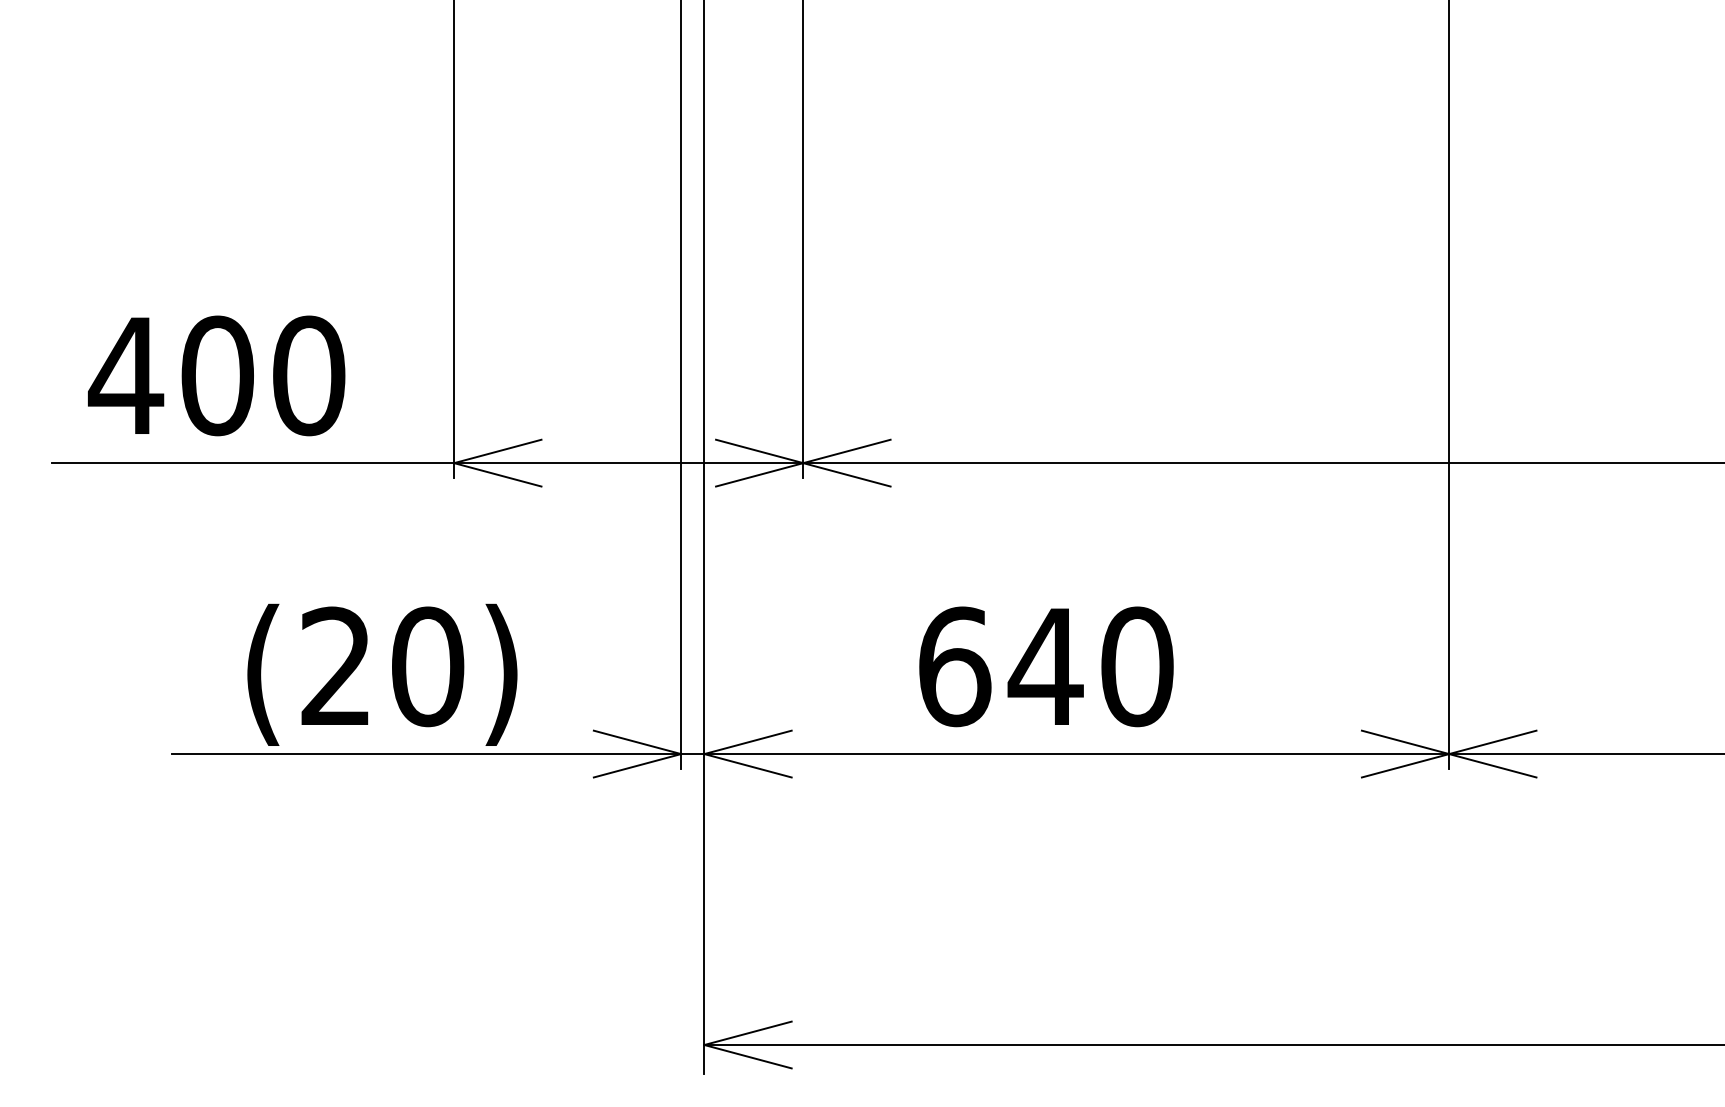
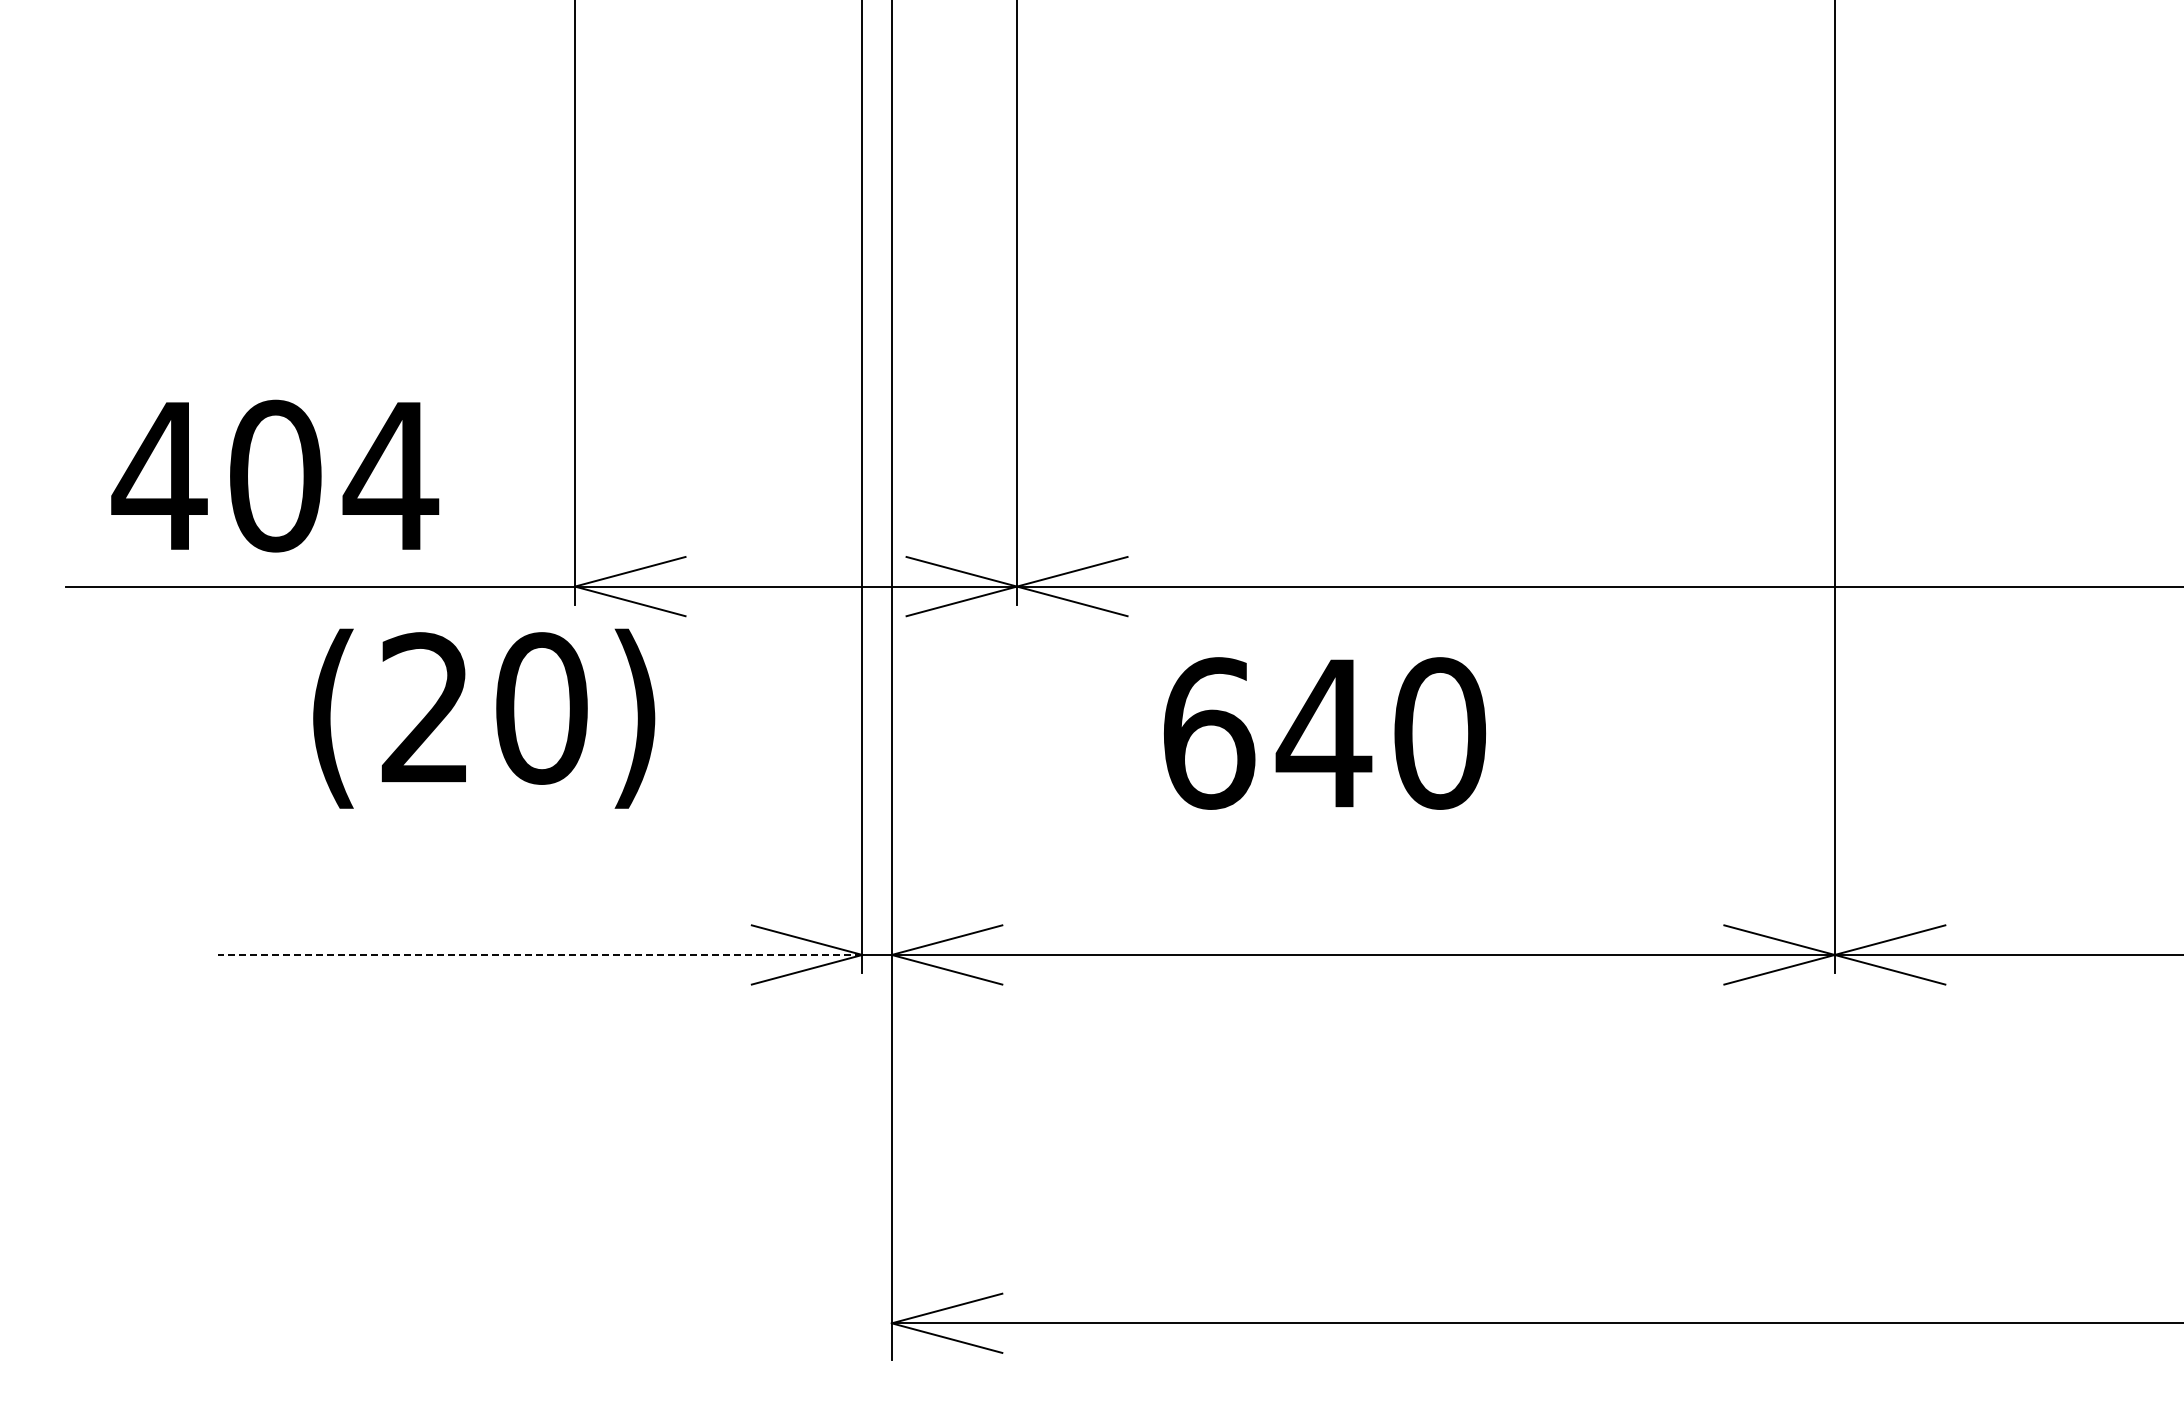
text: (308, 375) -> (390, 475), 400 -> 404
text: (1046, 666) -> (1324, 733), moved
text: (382, 674) -> (484, 718), moved
line: (426, 753) -> (539, 954), solid -> dashed

